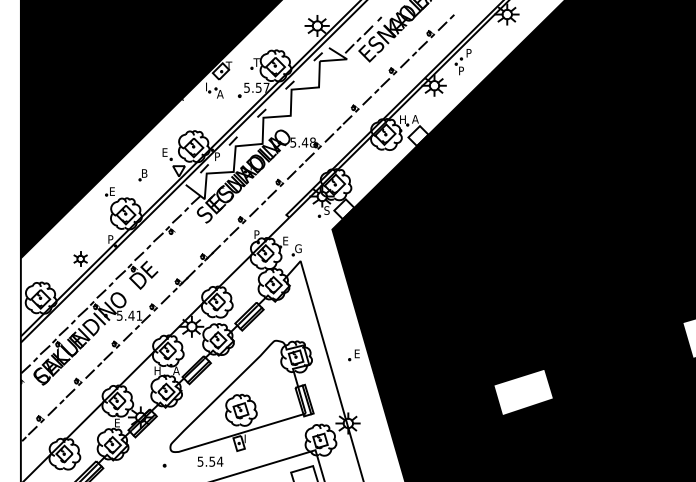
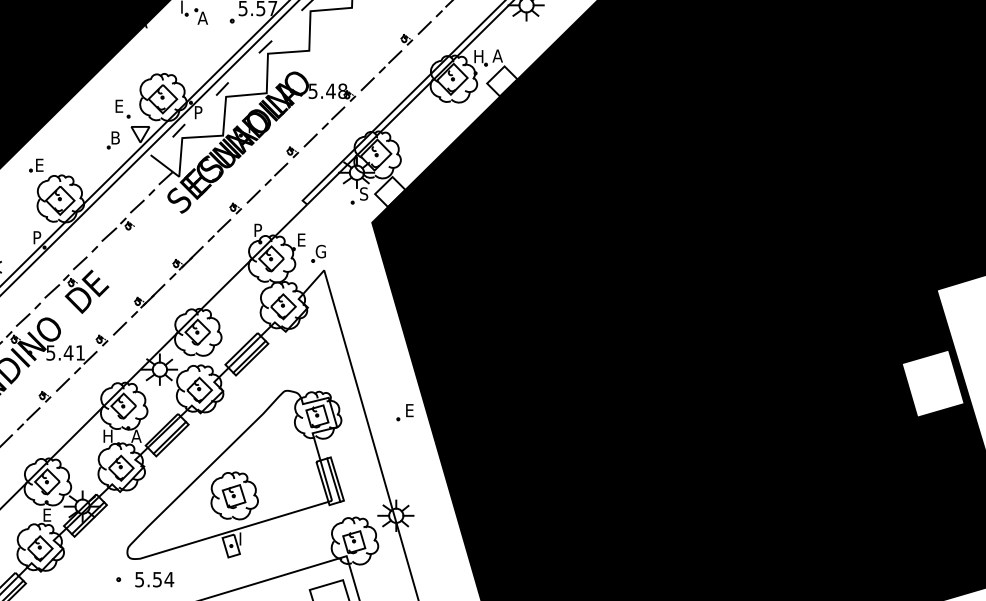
part: (142, 175) -> (112, 140), moved
fill: (523, 392) -> (661, 468), added
text: (210, 461) -> (154, 579), moved

